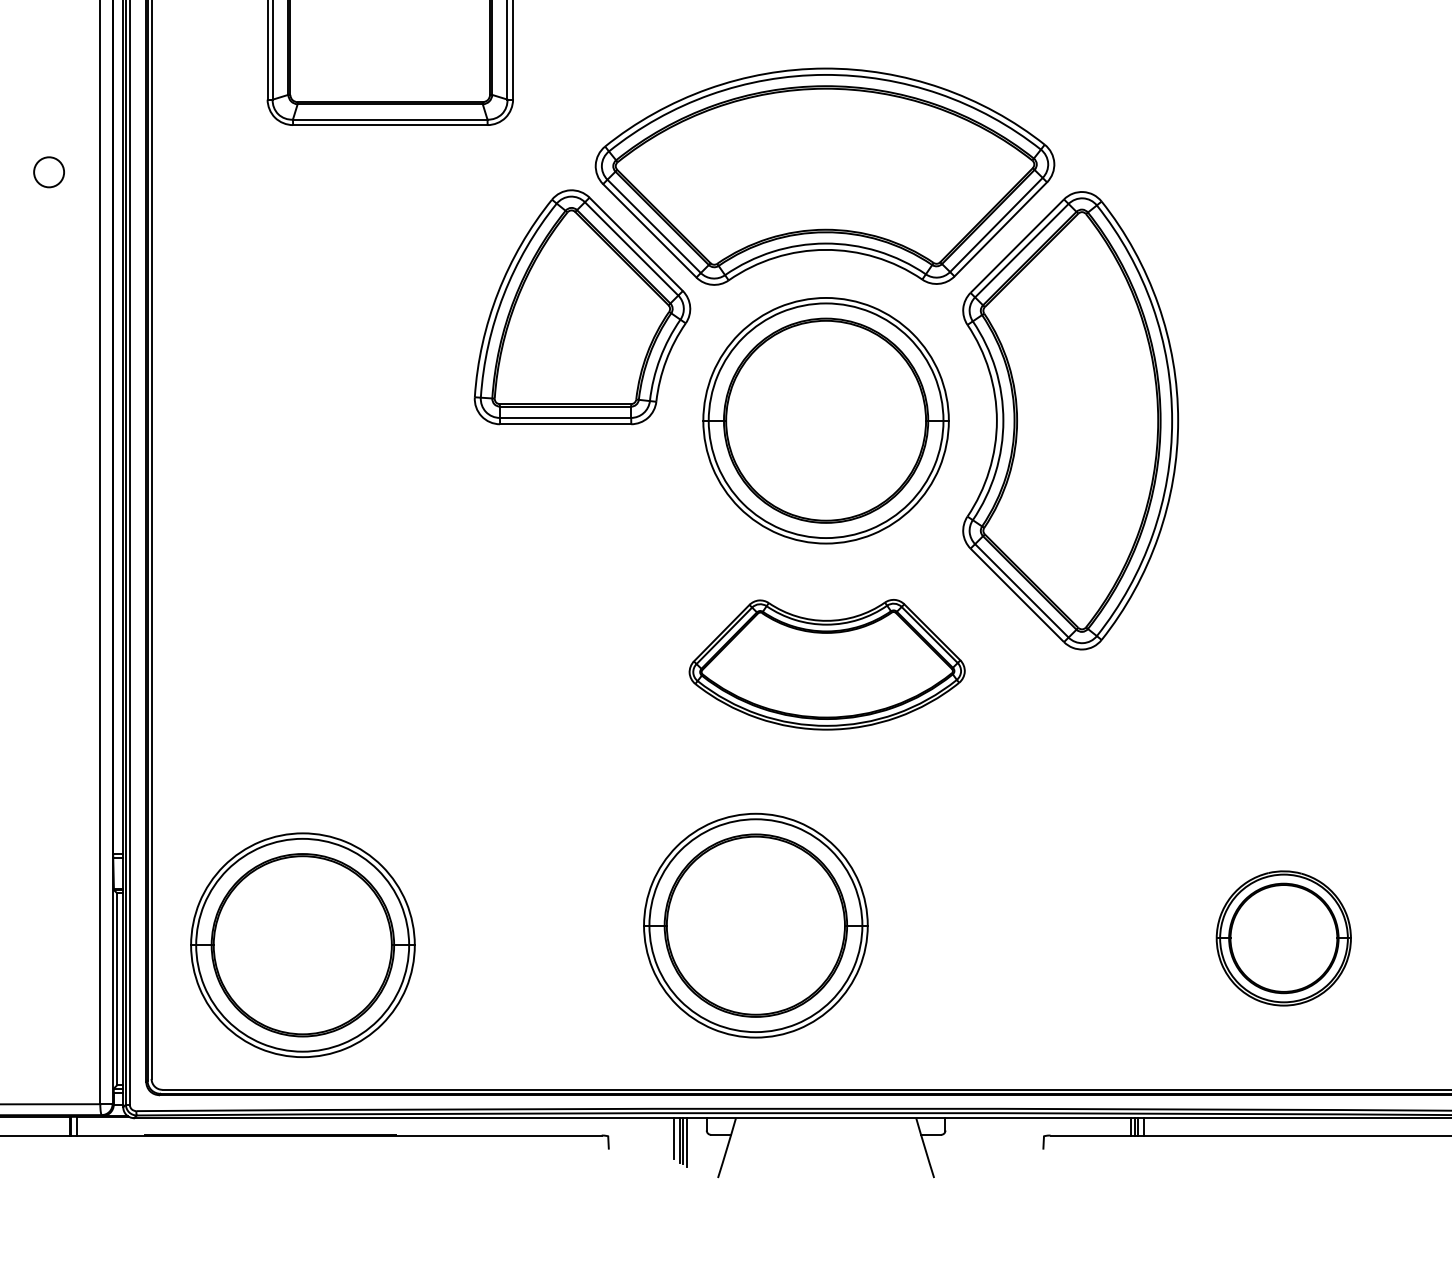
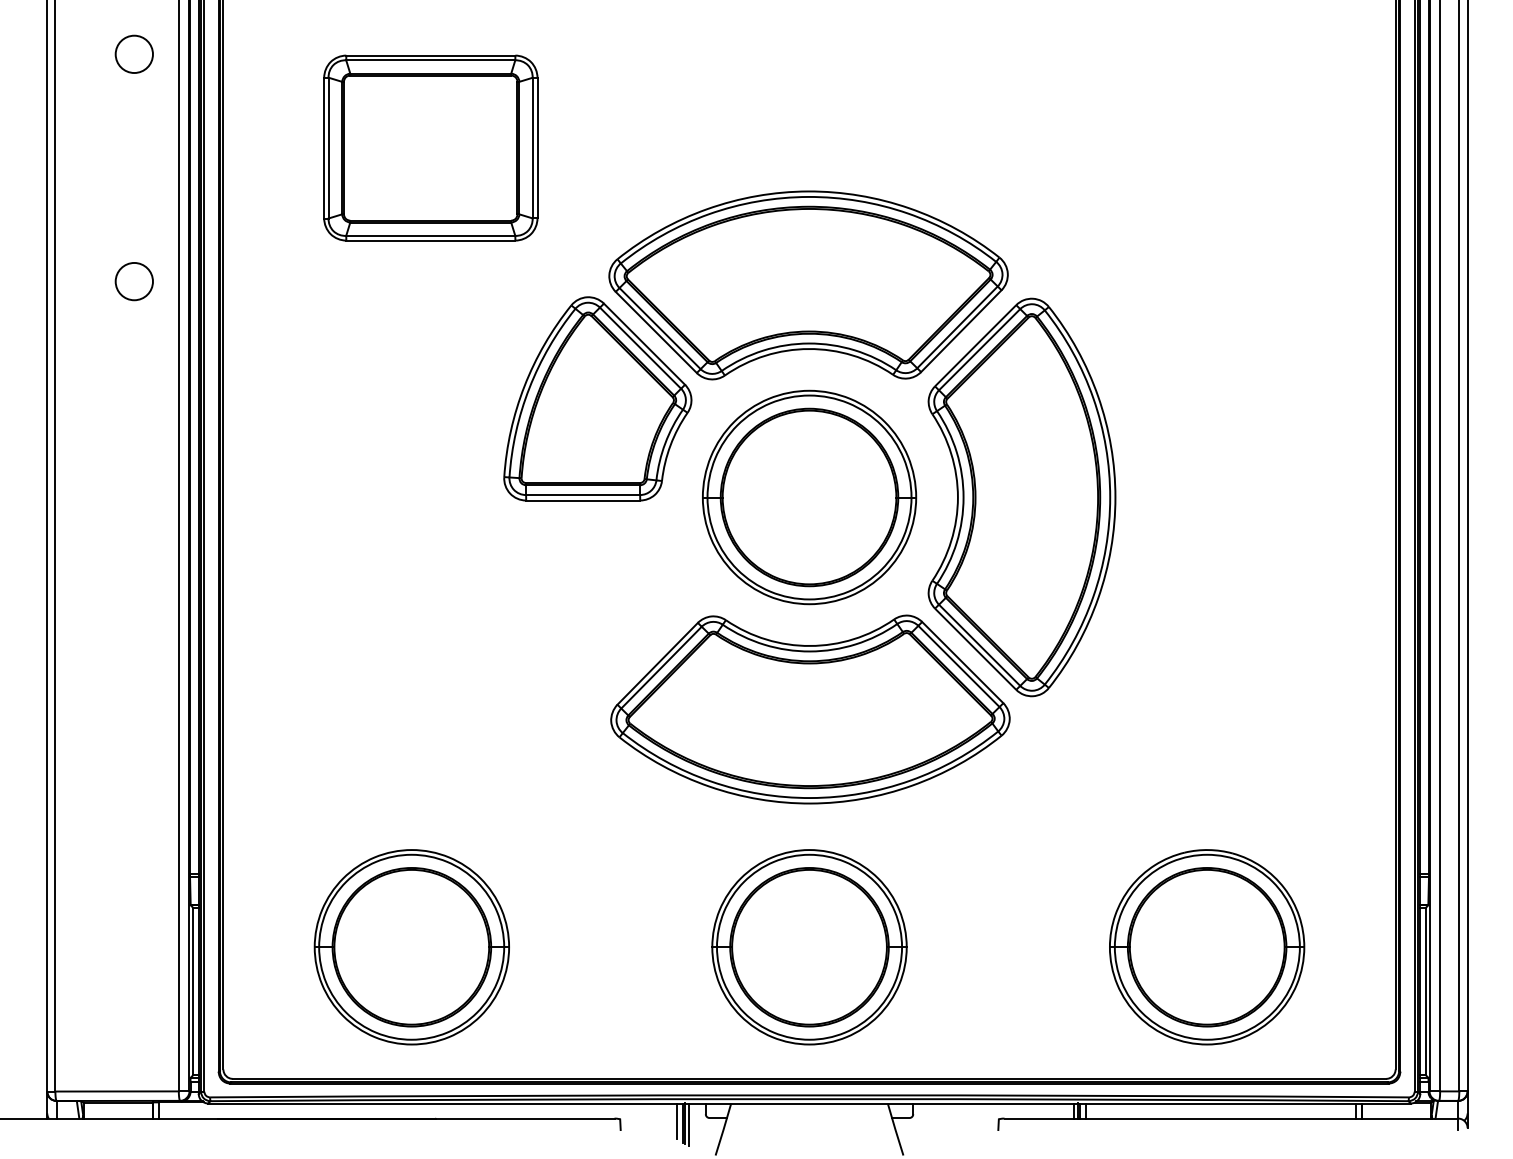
circle: (48, 172) -> (133, 281), size x1.43
part: (827, 664) -> (810, 709), size x1.67
part: (755, 925) -> (809, 947), moved
part: (1284, 938) -> (1207, 947), size x1.67
part: (302, 945) -> (411, 947), moved

